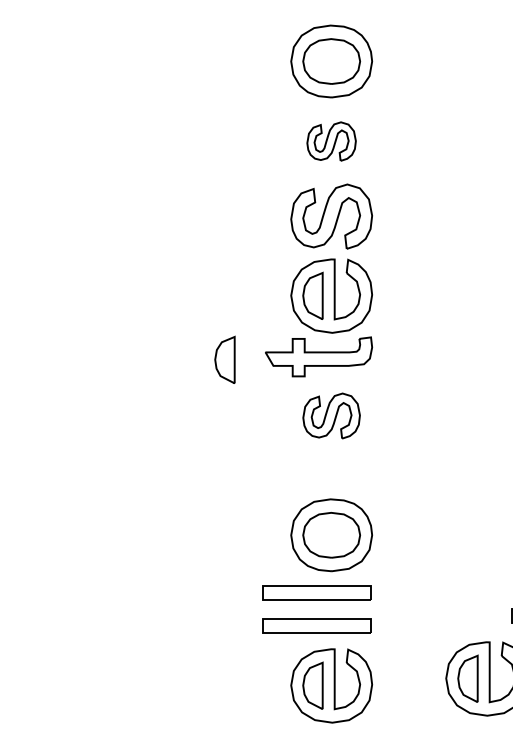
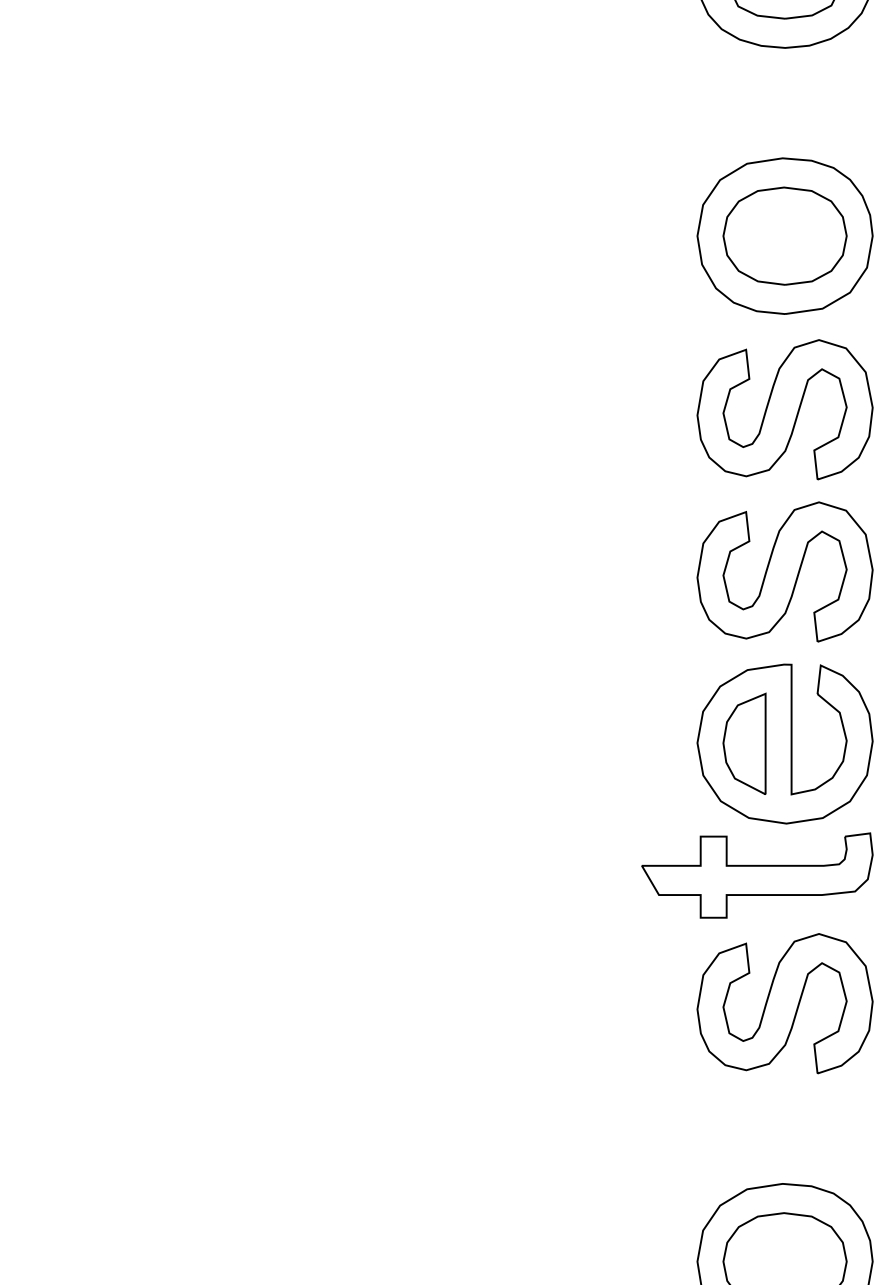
part: (331, 141) -> (784, 409), size x1.67
part: (224, 359) -> (553, 881), removed
part: (331, 415) -> (784, 1002), size x1.43

